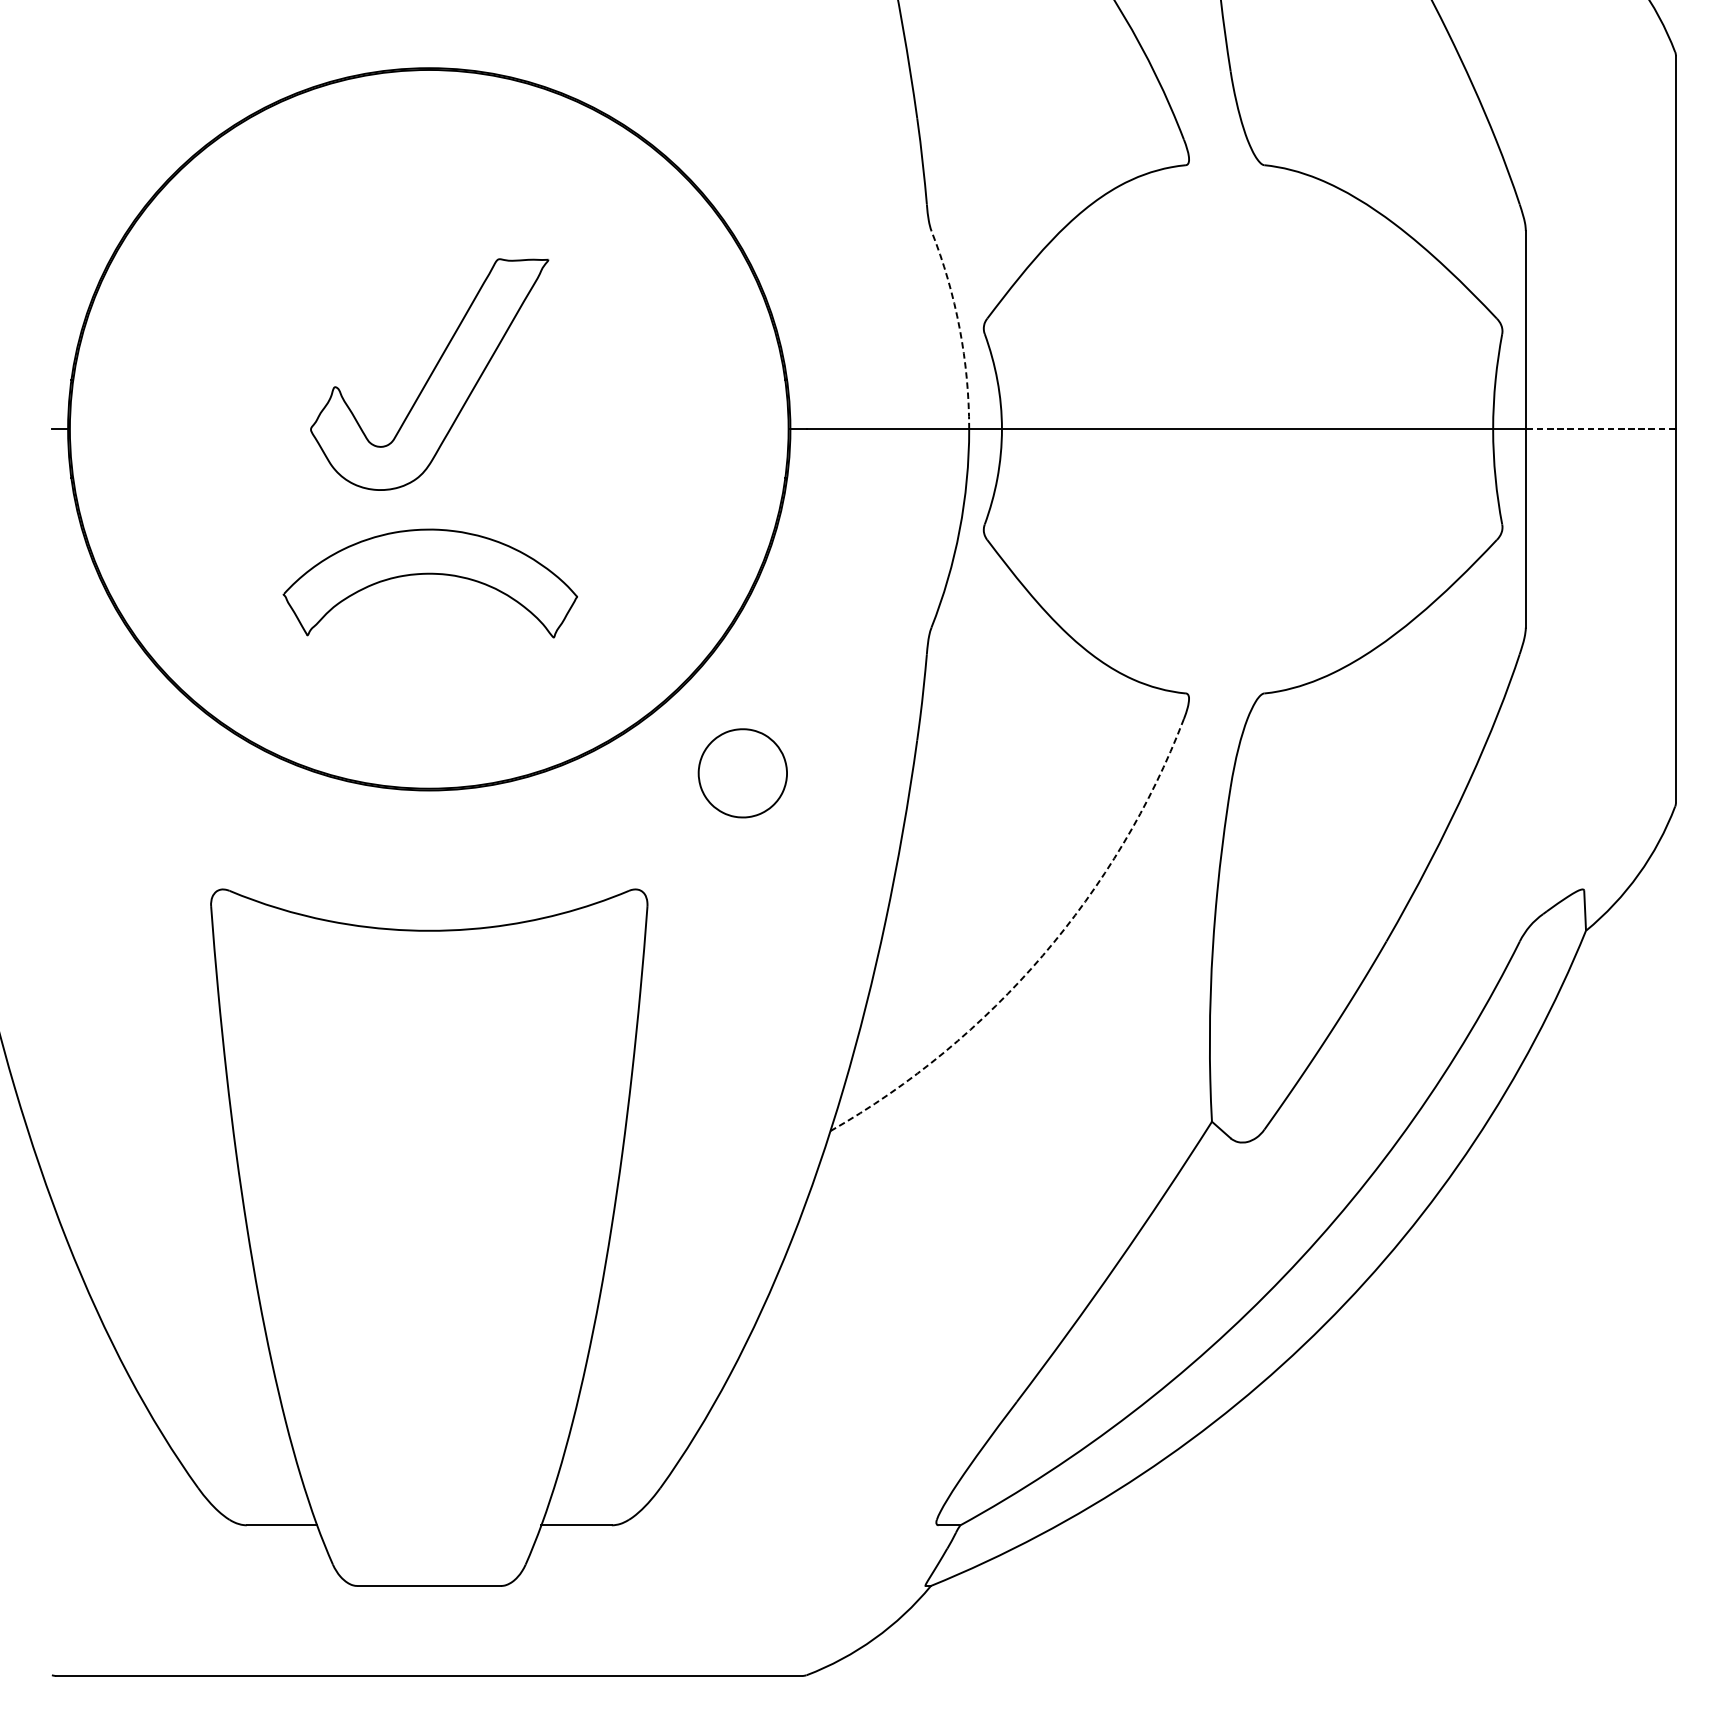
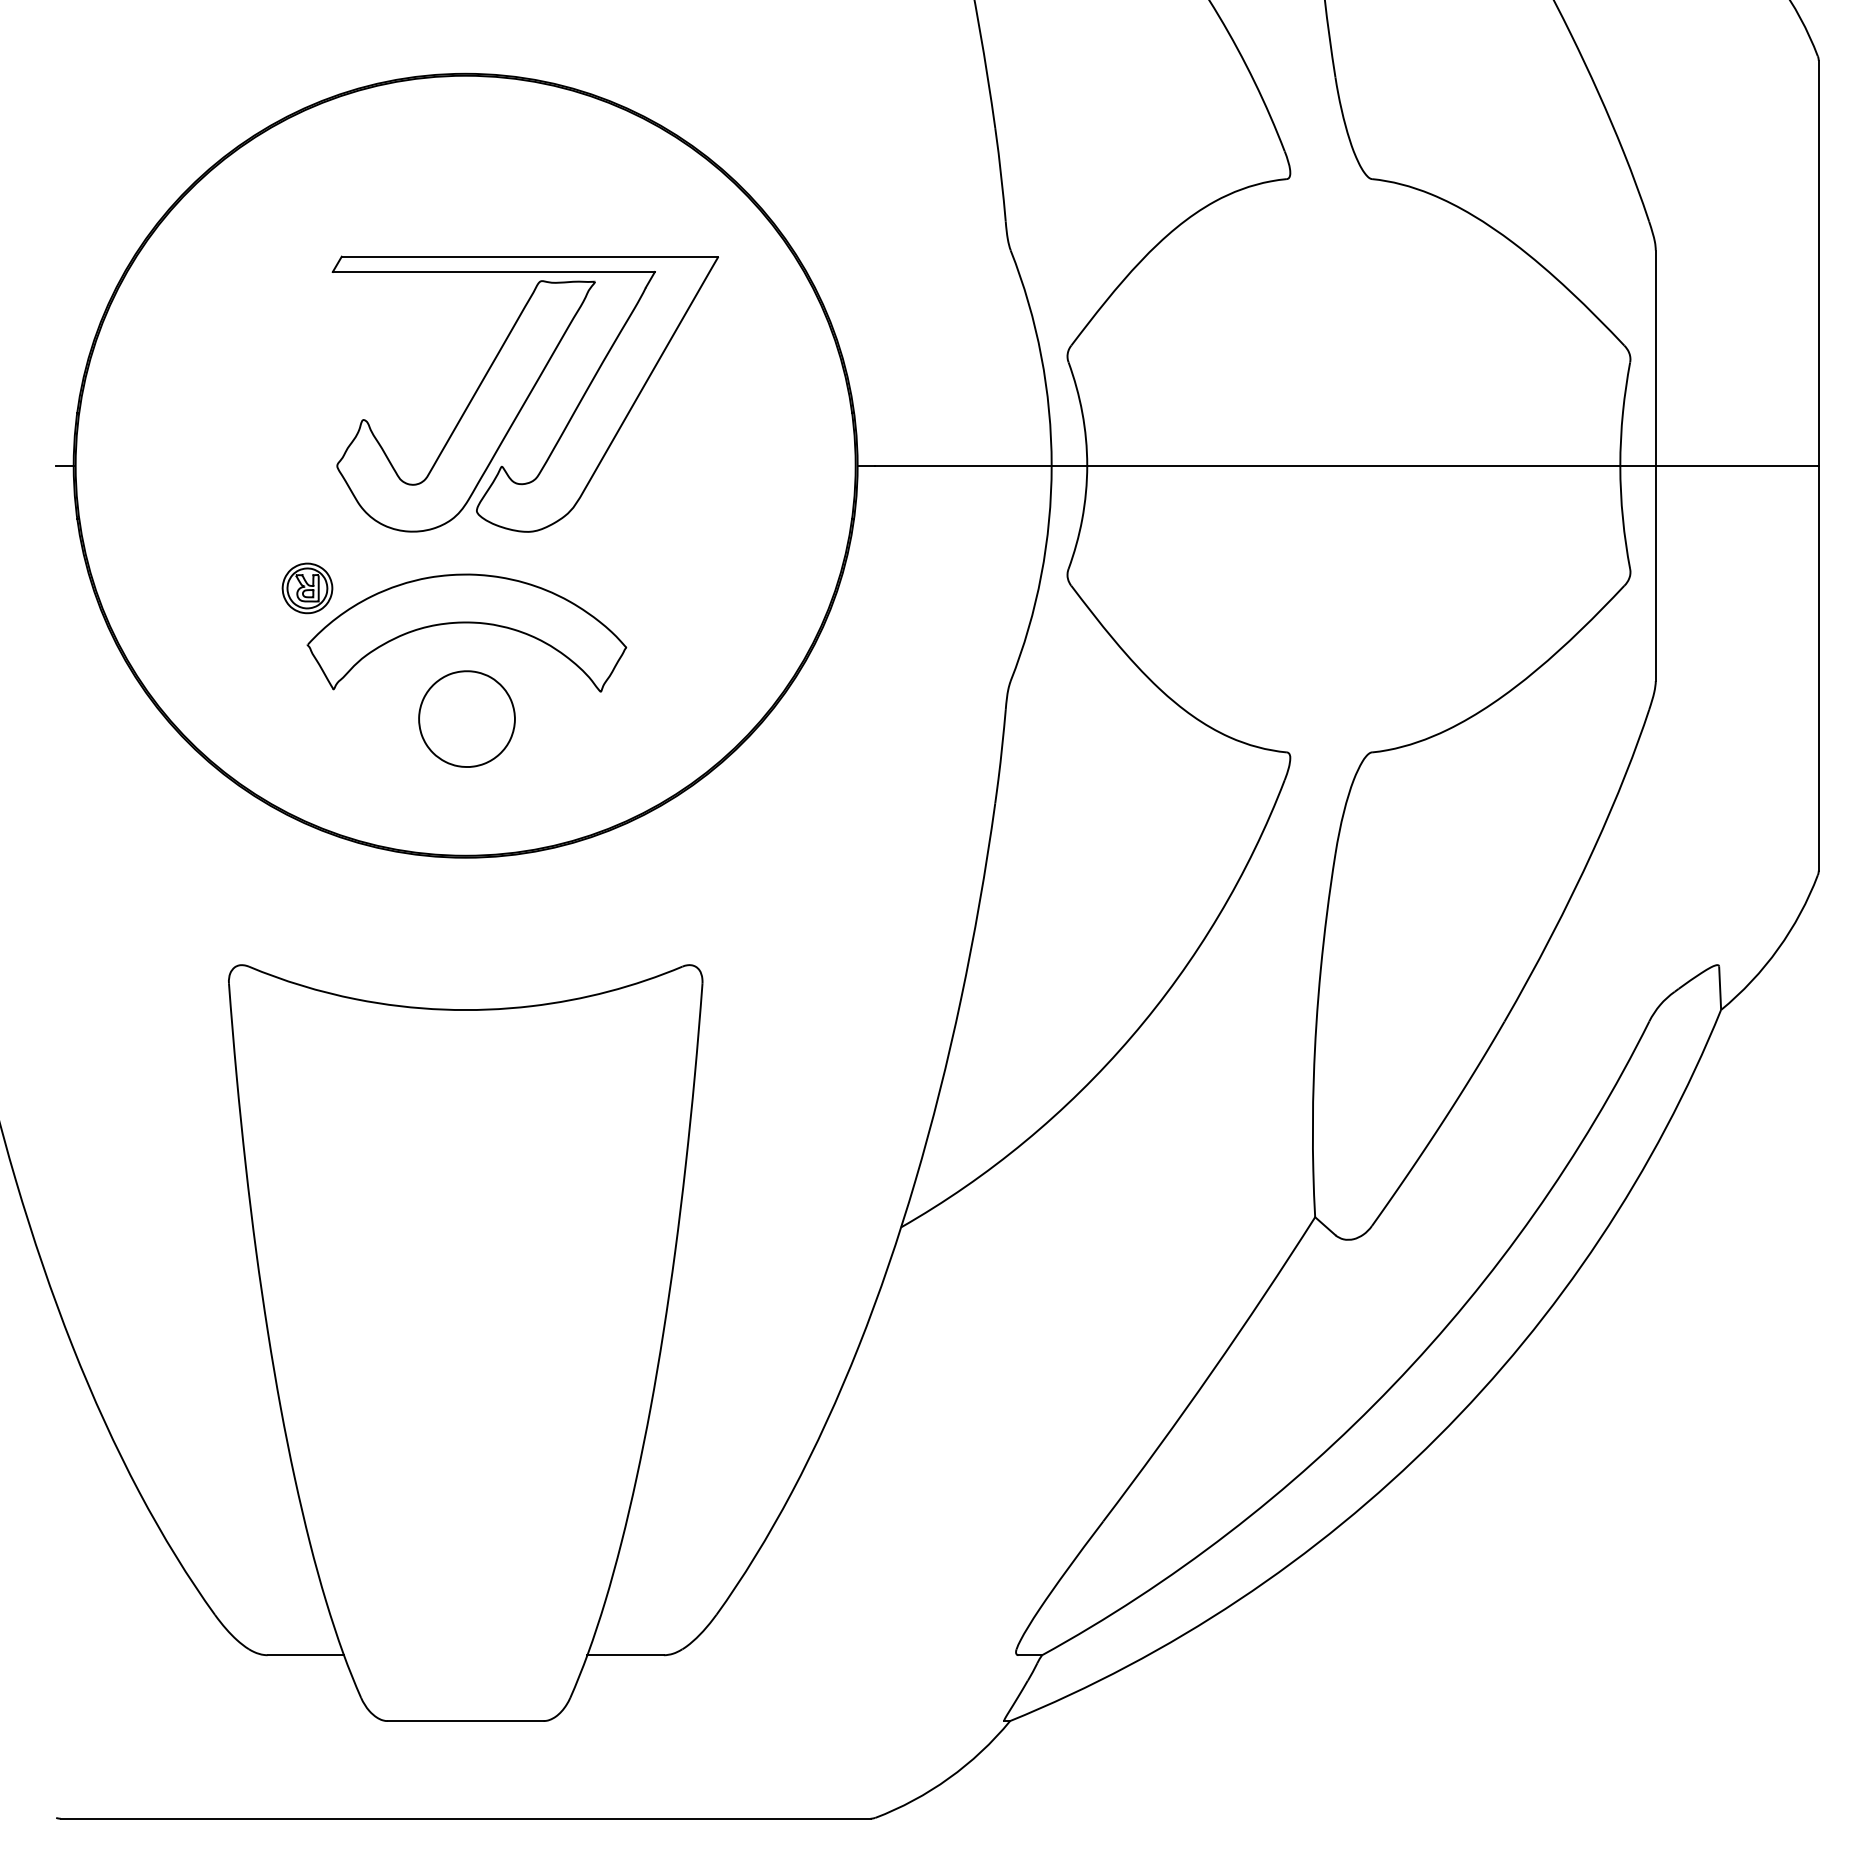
arc: (959, 328) -> (1041, 356), dashed -> solid
part: (524, 385) -> (569, 418), added
line: (1600, 429) -> (1736, 465), dashed -> solid
part: (283, 542) -> (307, 588), added
part: (742, 772) -> (466, 718), moved
arc: (1042, 955) -> (1131, 1036), dashed -> solid

